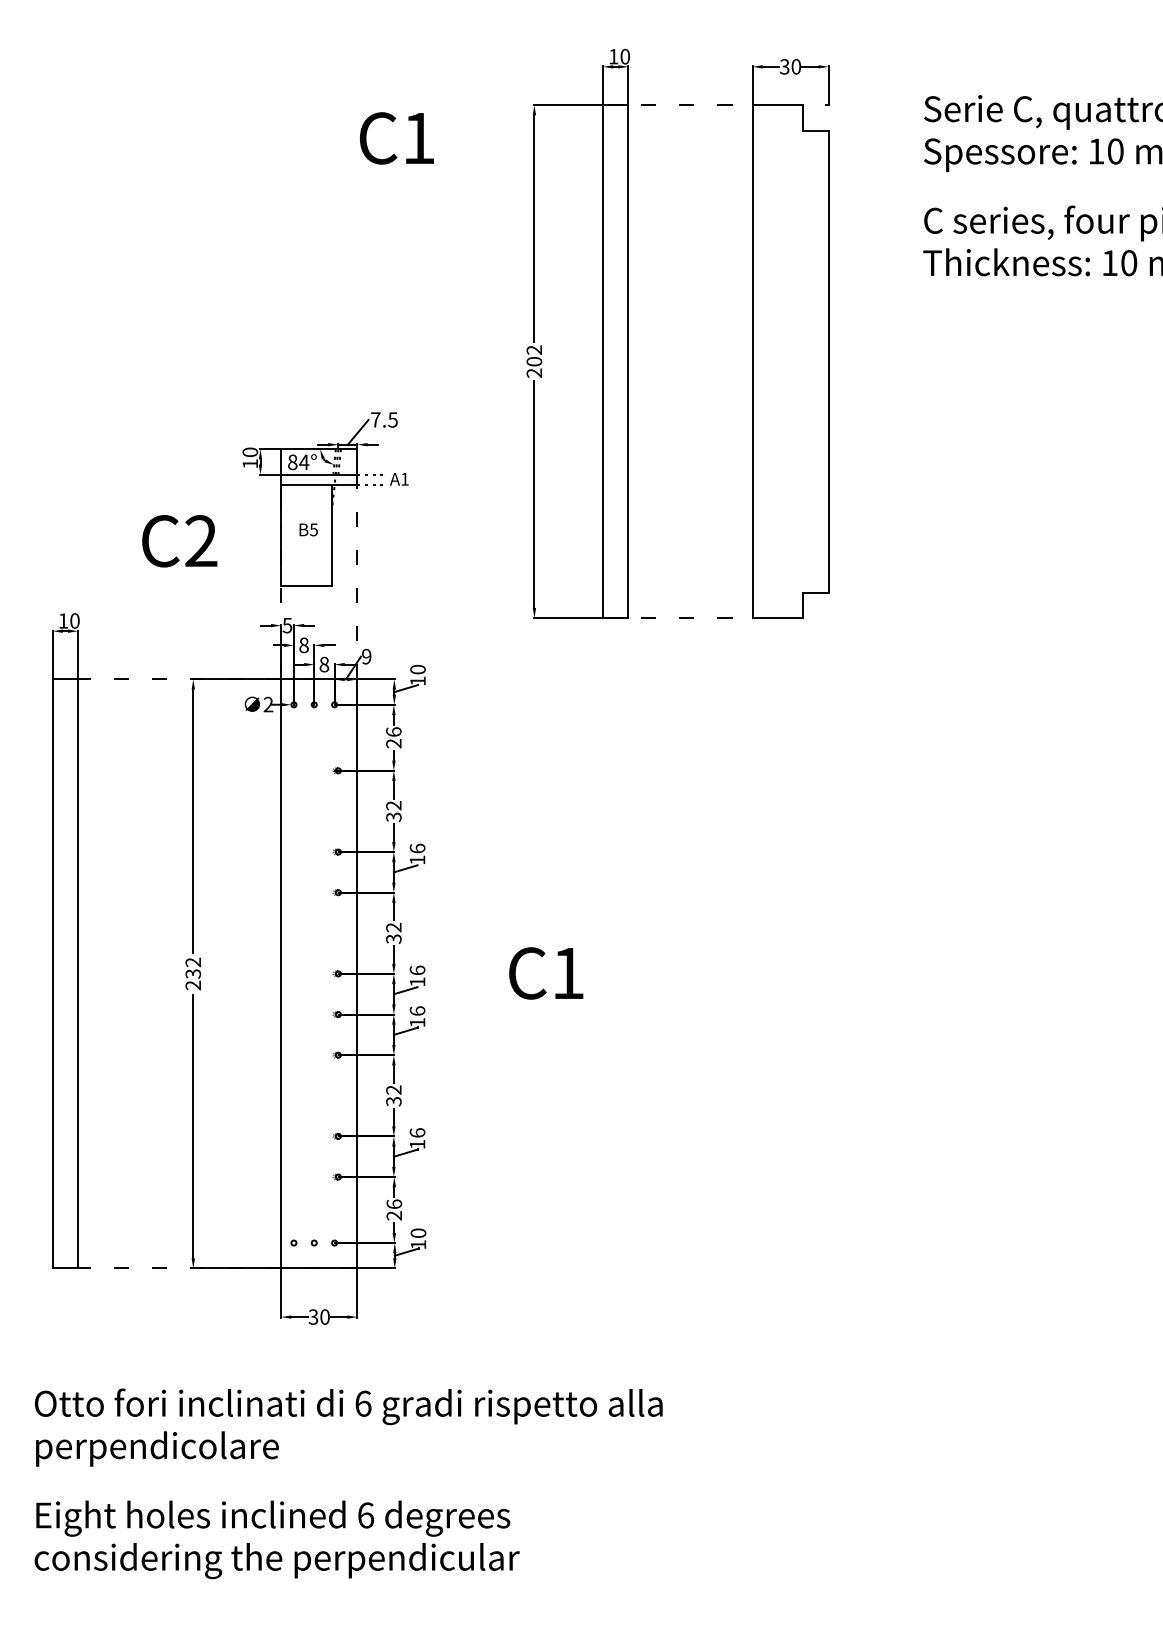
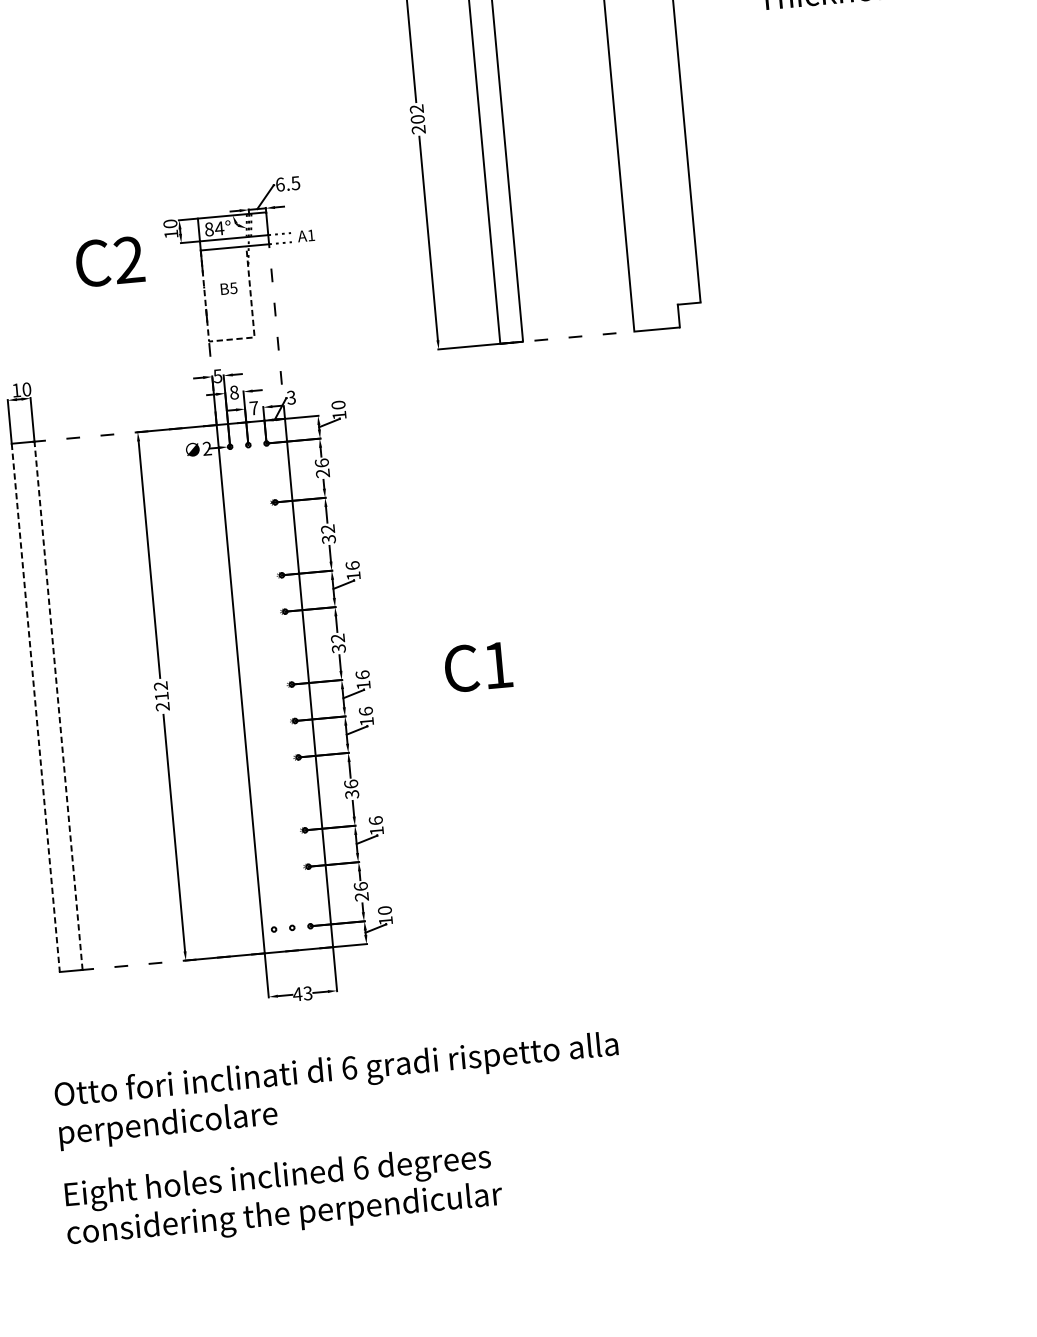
text: (375, 419) -> (279, 184), 7.5 -> 6.5
text: (179, 541) -> (109, 262), moved
line: (307, 586) -> (232, 339), solid -> dashed
text: (366, 656) -> (291, 397), 9 -> 3
text: (324, 664) -> (254, 408), 8 -> 7
line: (52, 973) -> (35, 707), solid -> dashed
line: (78, 973) -> (58, 705), solid -> dashed
text: (193, 973) -> (161, 695), 232 -> 212
text: (393, 1089) -> (350, 783), 32 -> 36
text: (318, 1316) -> (302, 993), 30 -> 43

